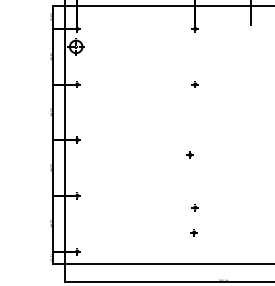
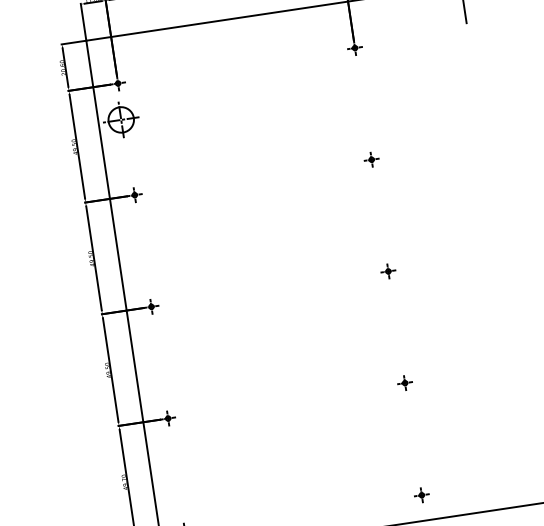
part: (189, 154) -> (386, 270), moved
part: (194, 207) -> (403, 382), moved
part: (193, 232) -> (420, 495), moved

